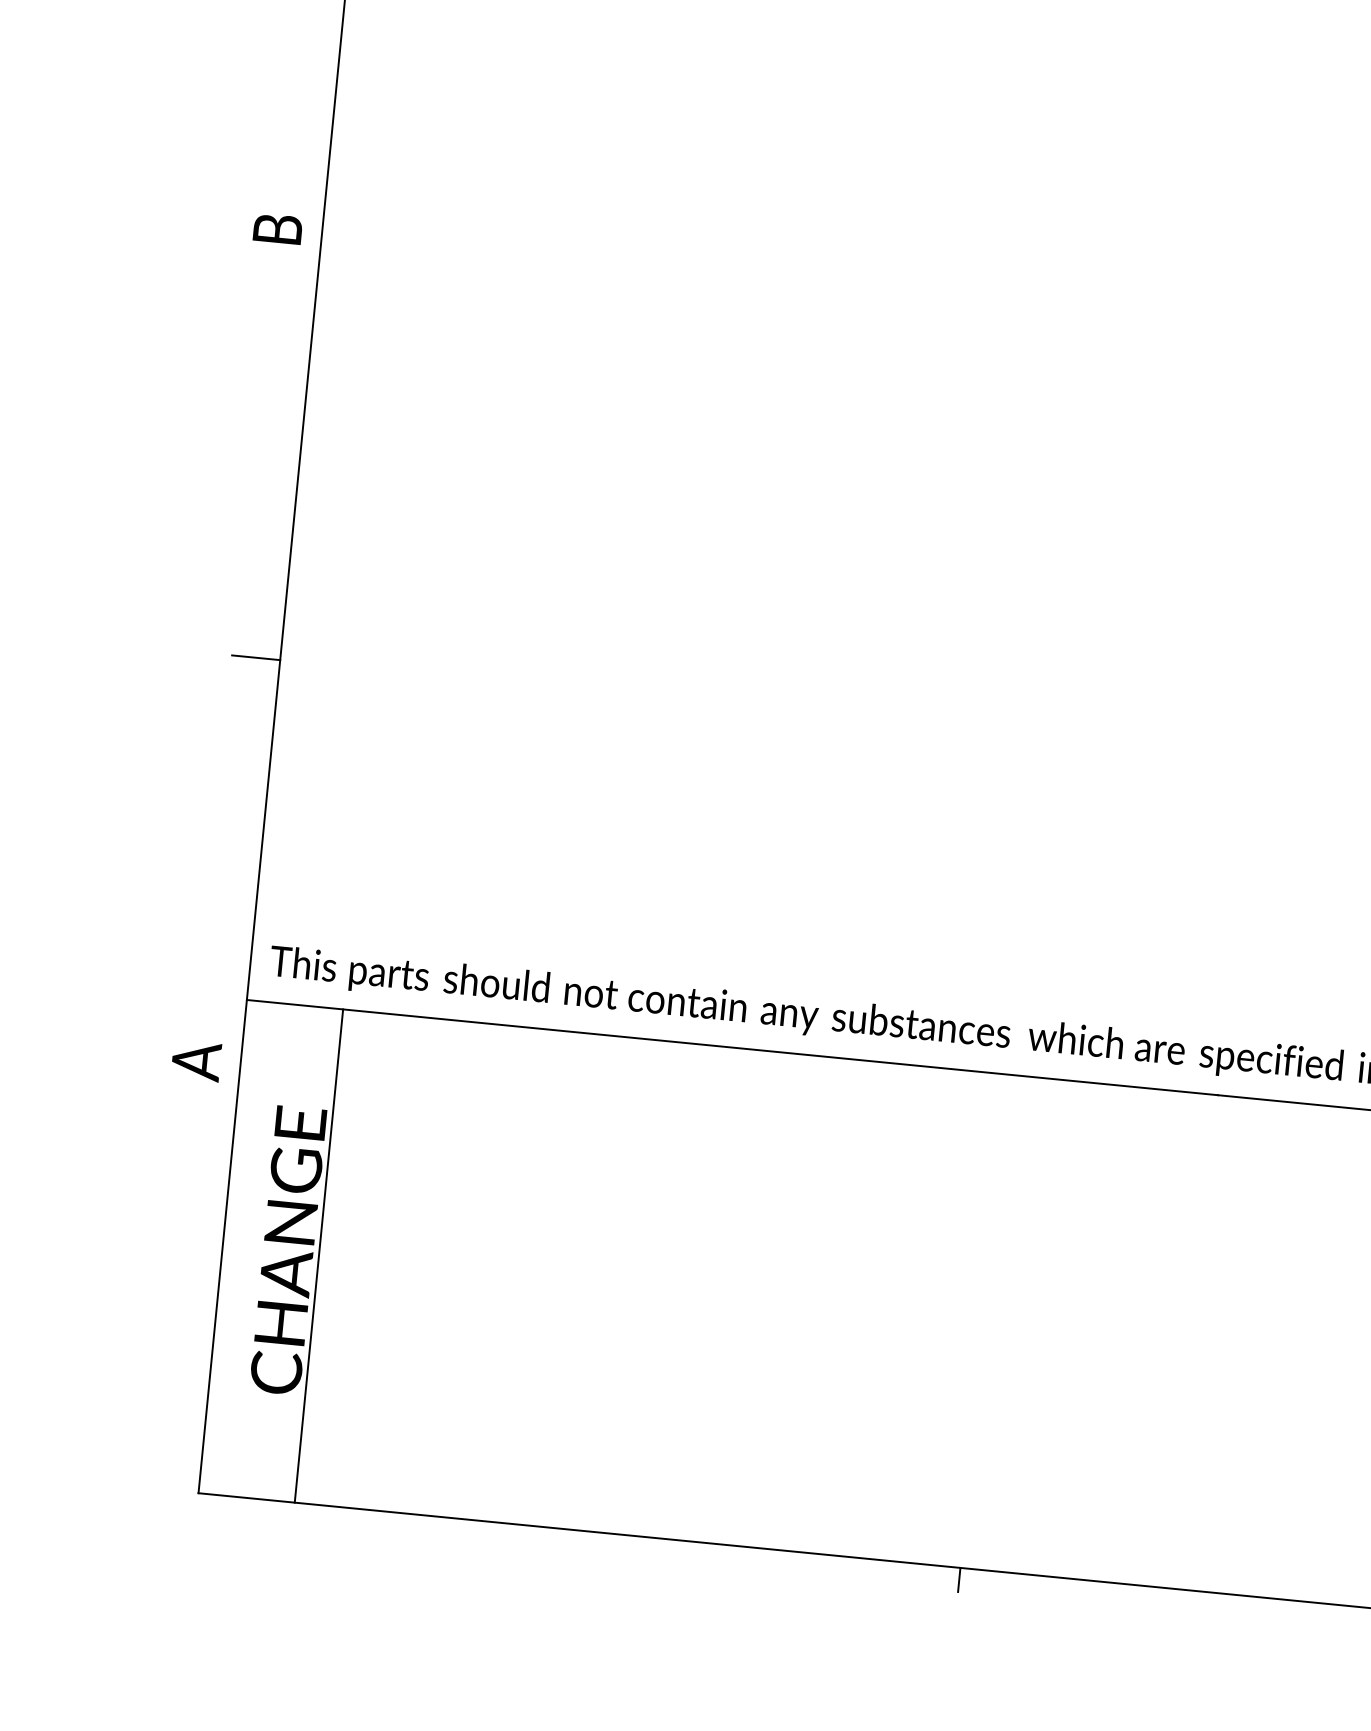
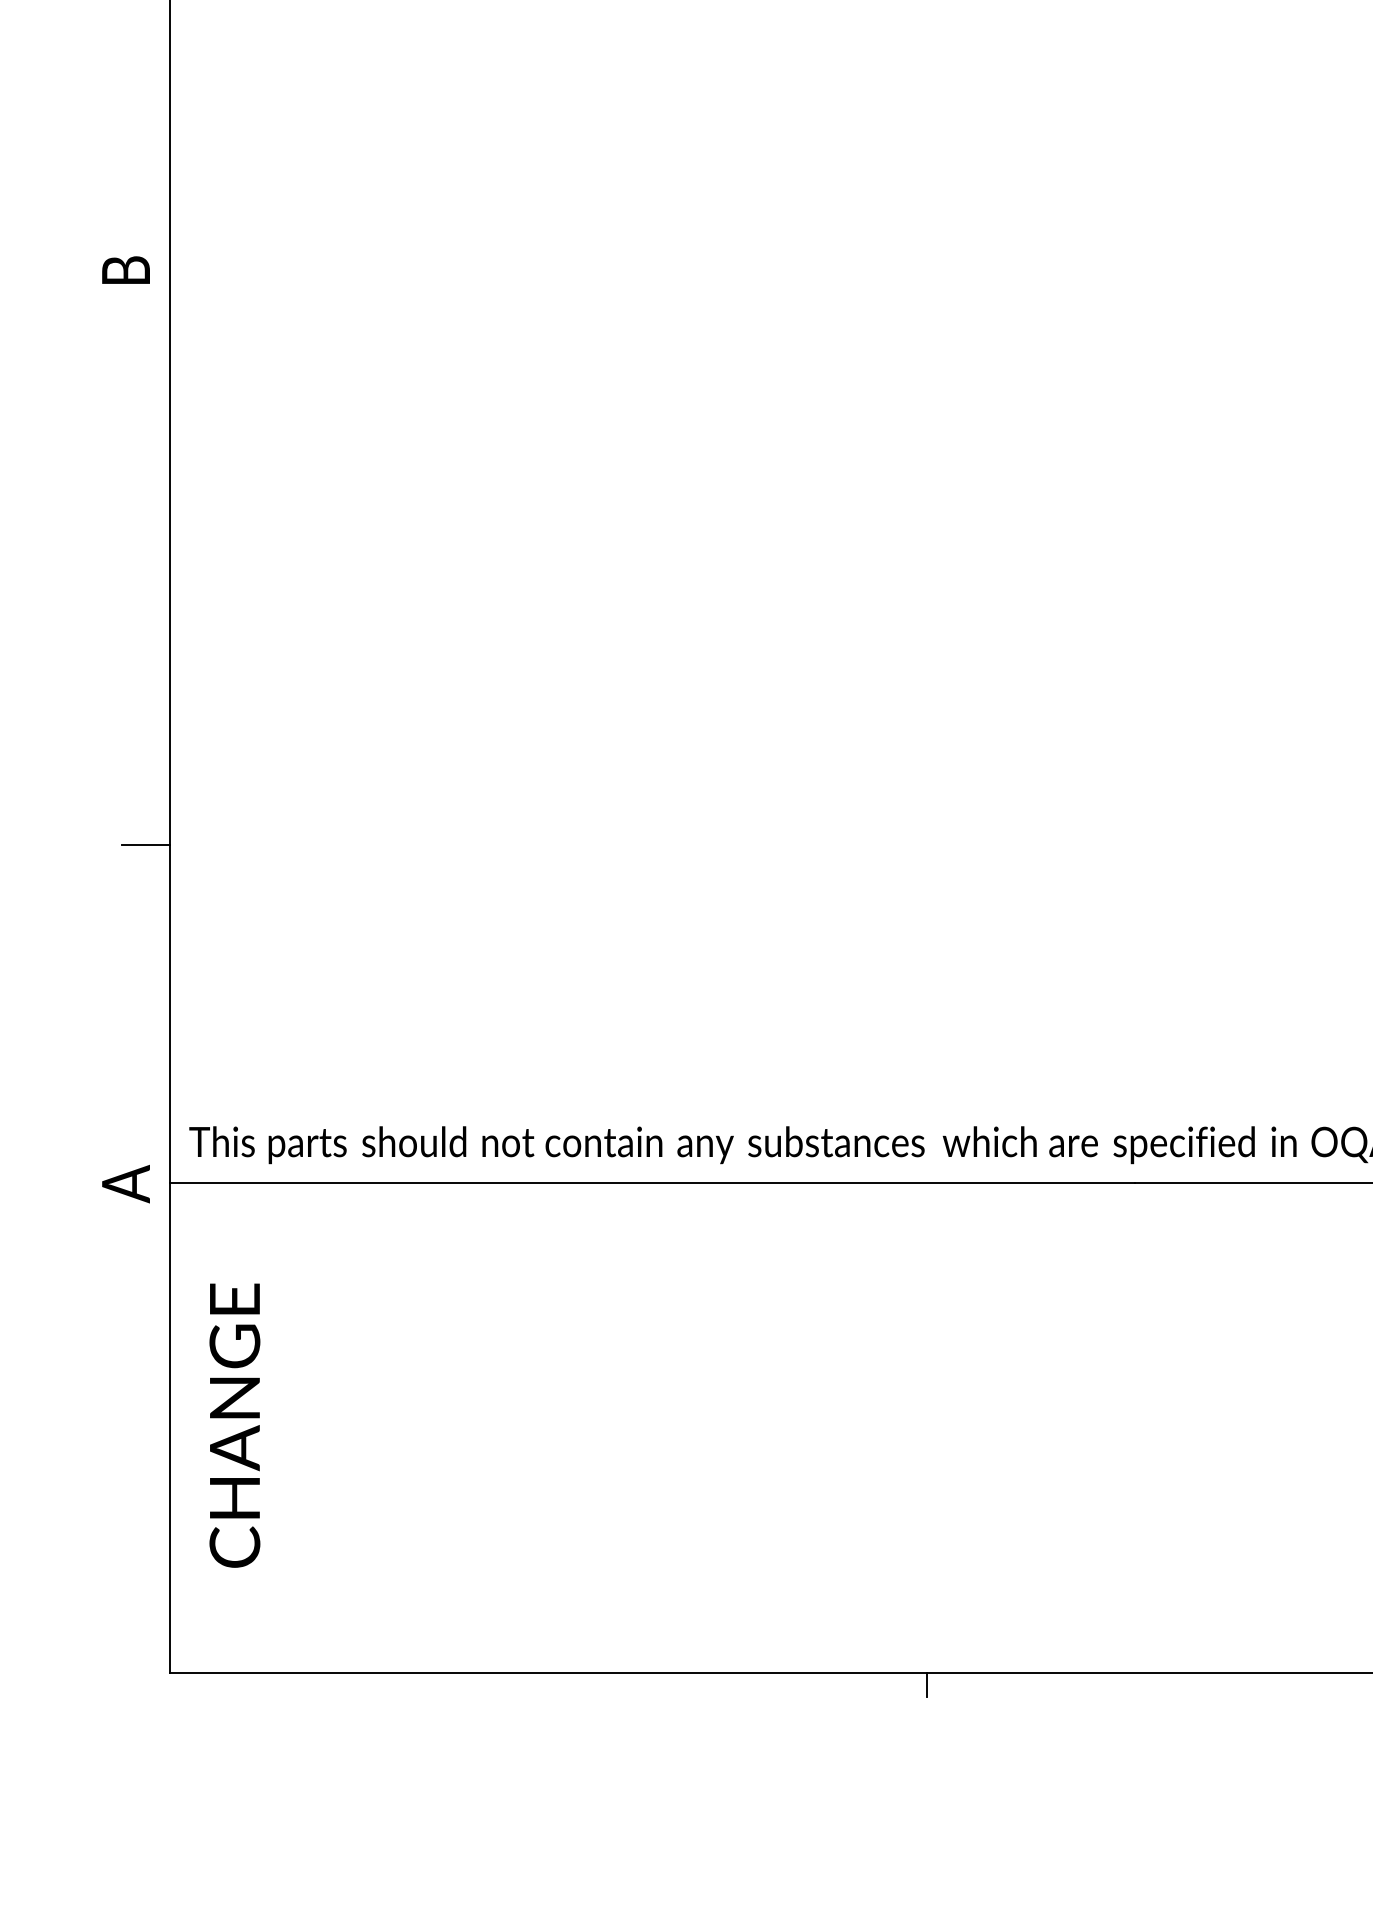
text: (277, 228) -> (125, 269), moved
text: (195, 1061) -> (125, 1184), moved
line: (318, 1256) -> (265, 1428), removed

